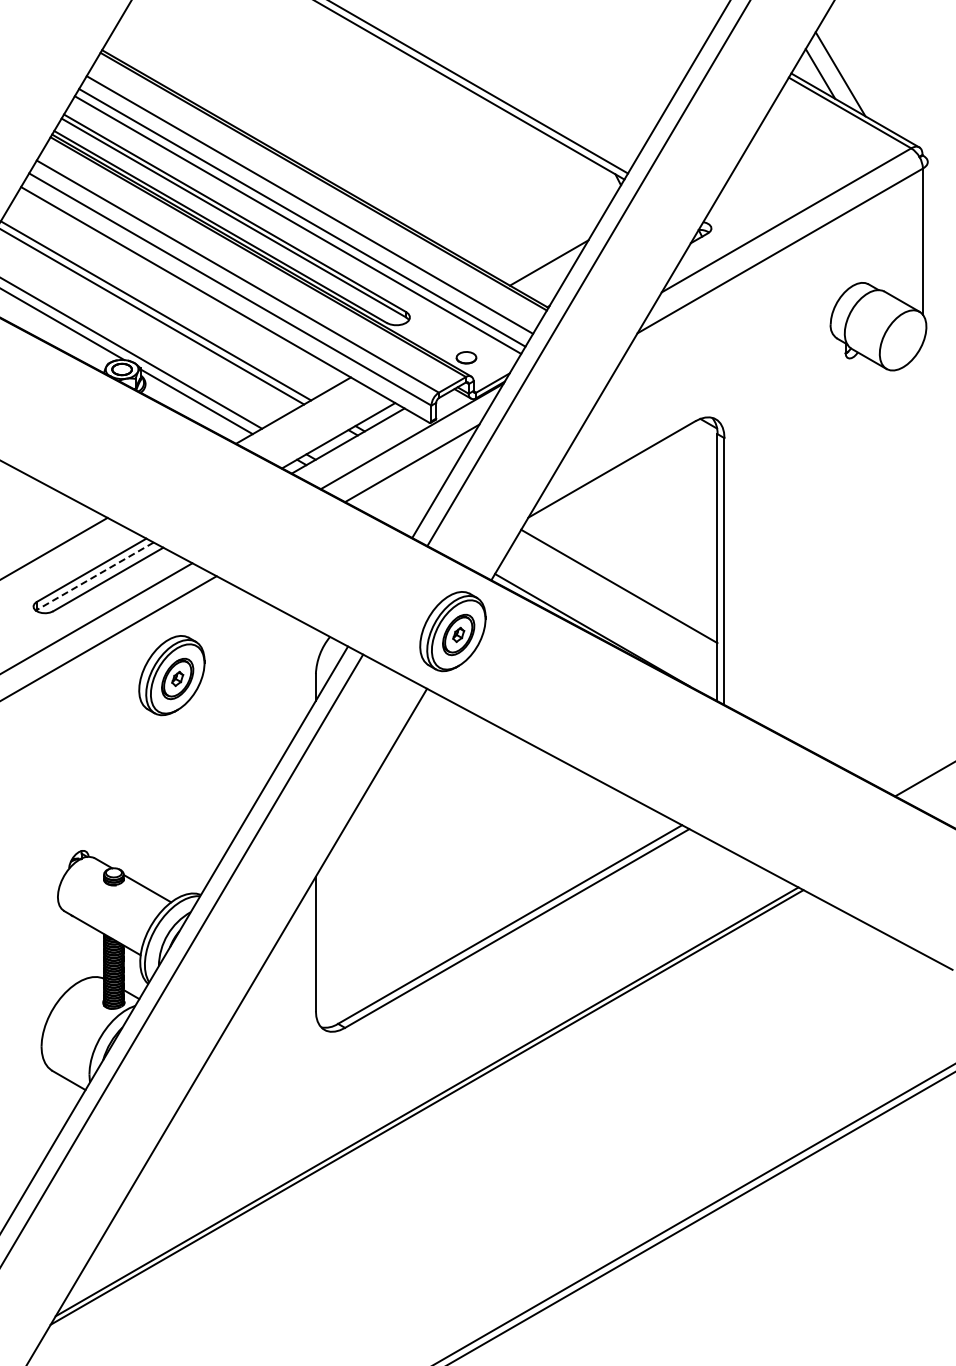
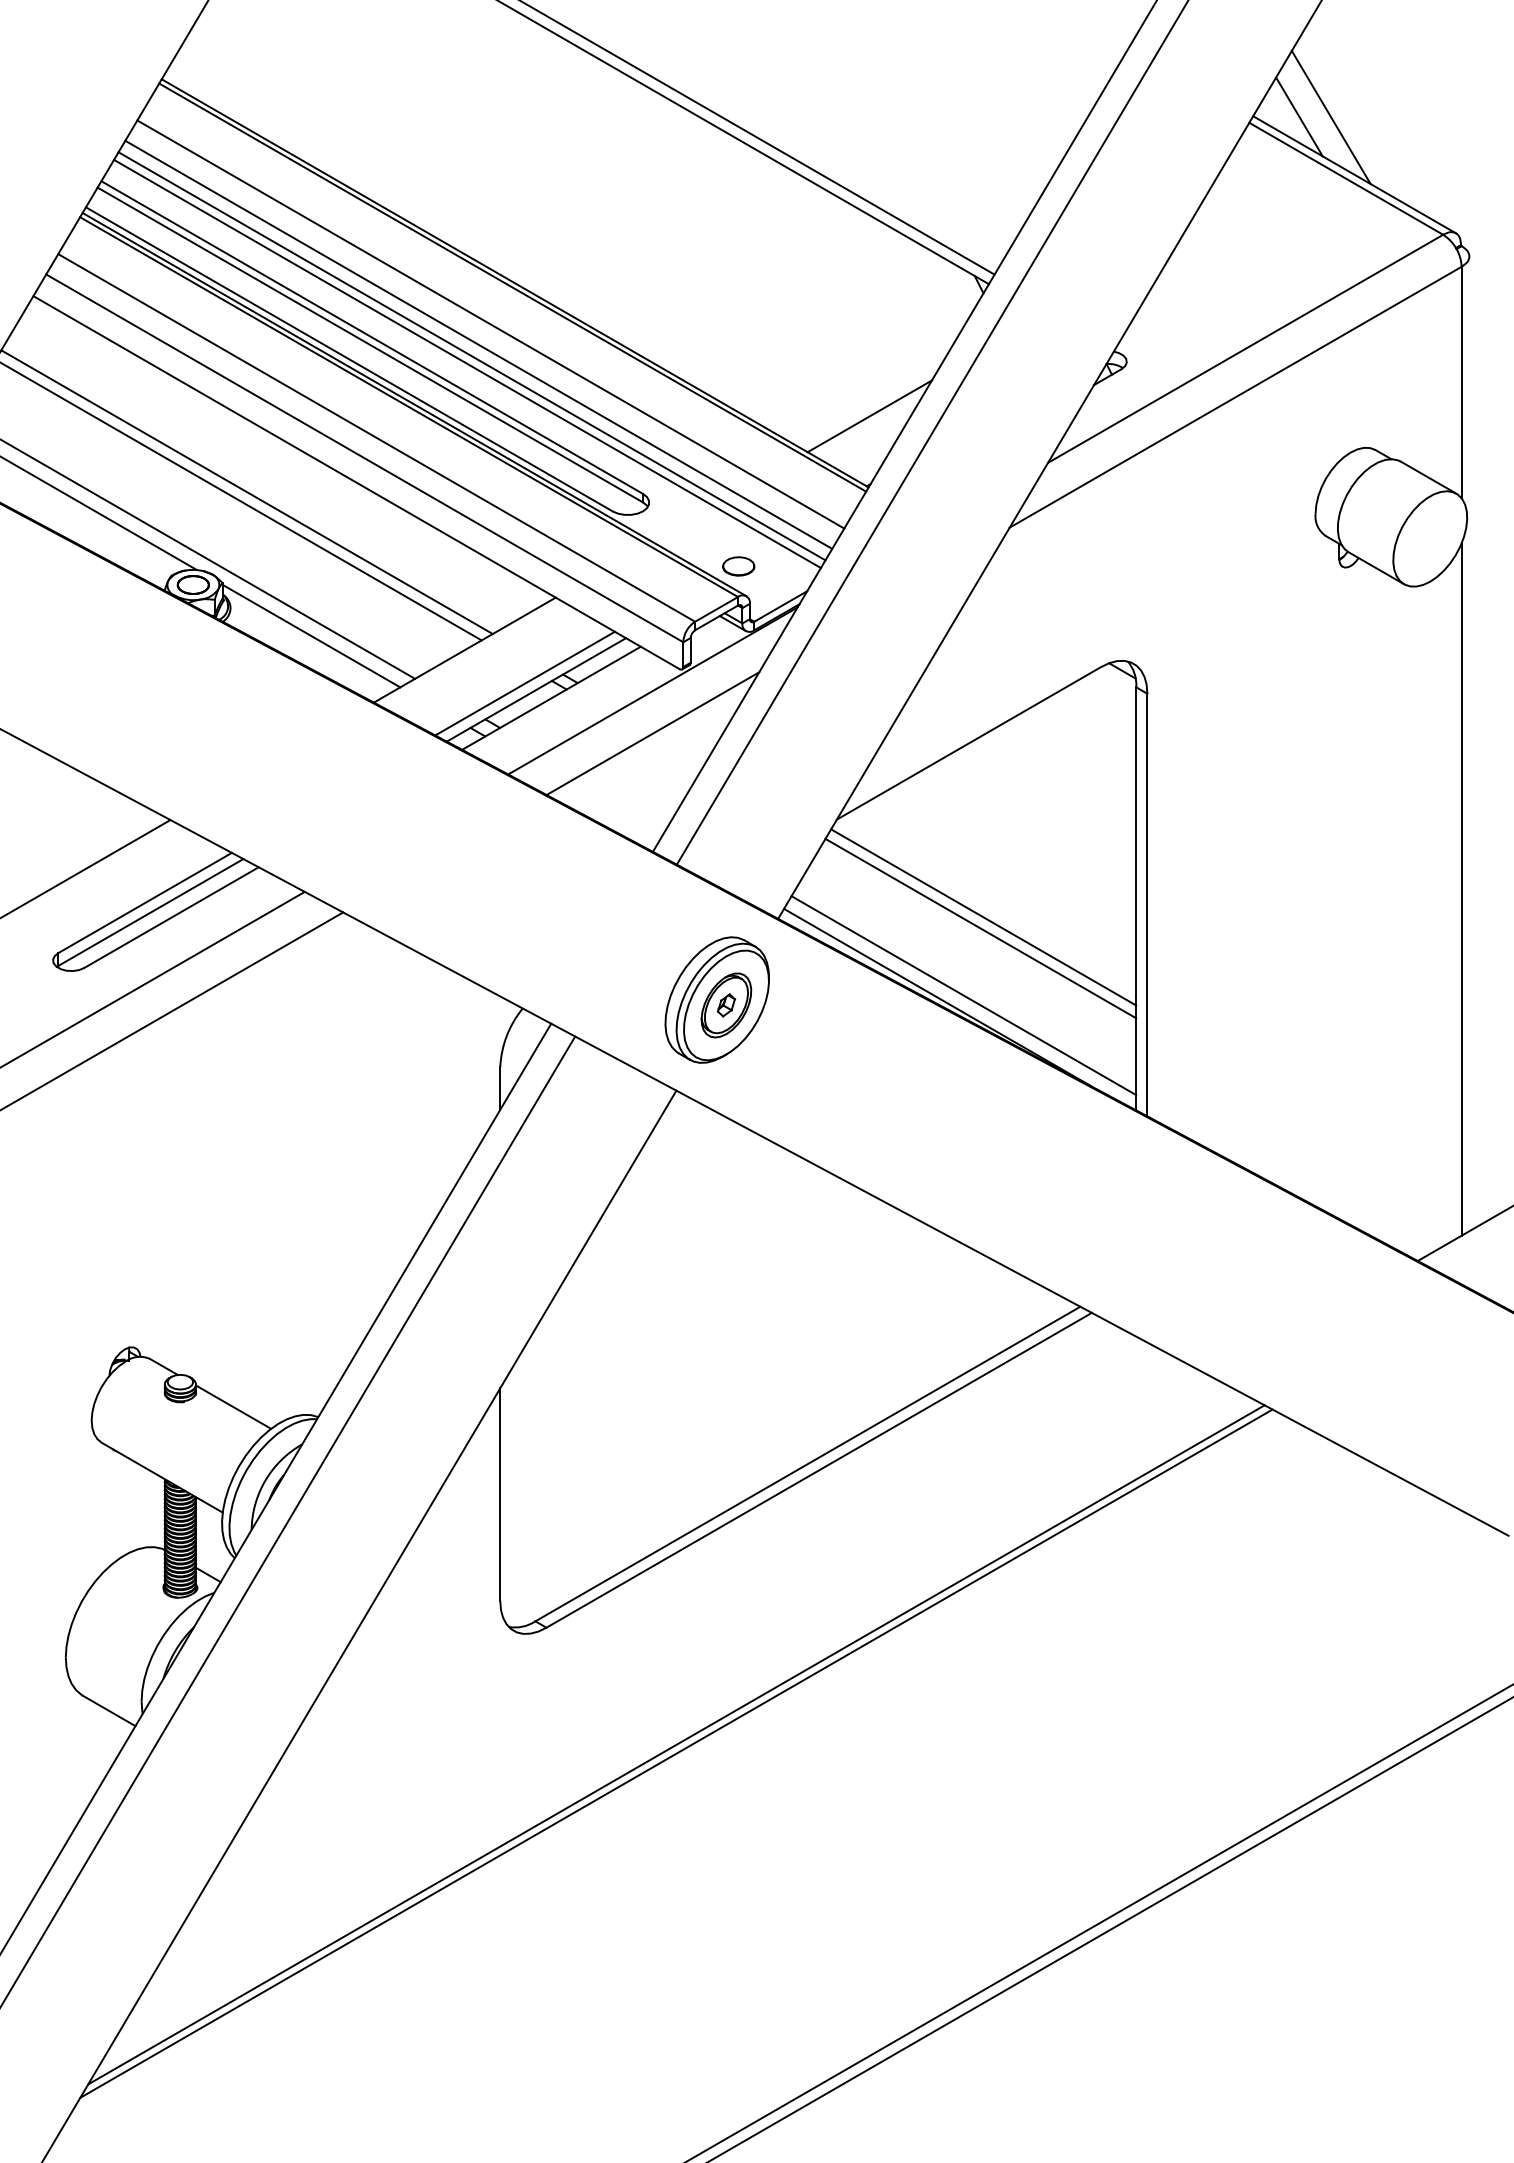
line: (295, 229) -> (467, 363), added
line: (331, 431) -> (524, 683), added
line: (922, 561) -> (1460, 889), added
line: (94, 576) -> (149, 912), dashed -> solid
line: (620, 579) -> (982, 917), added
line: (608, 628) -> (963, 995), added
part: (171, 675) -> (271, 1069), removed

